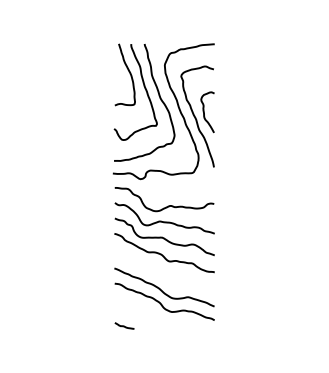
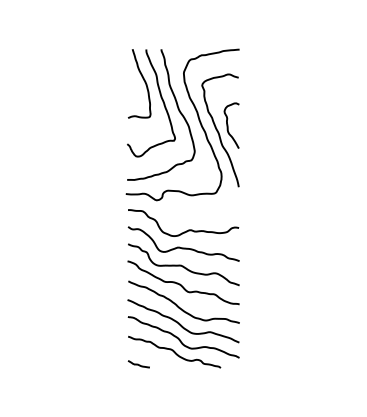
curve: (160, 273) -> (179, 305), added
curve: (156, 314) -> (174, 351), added

